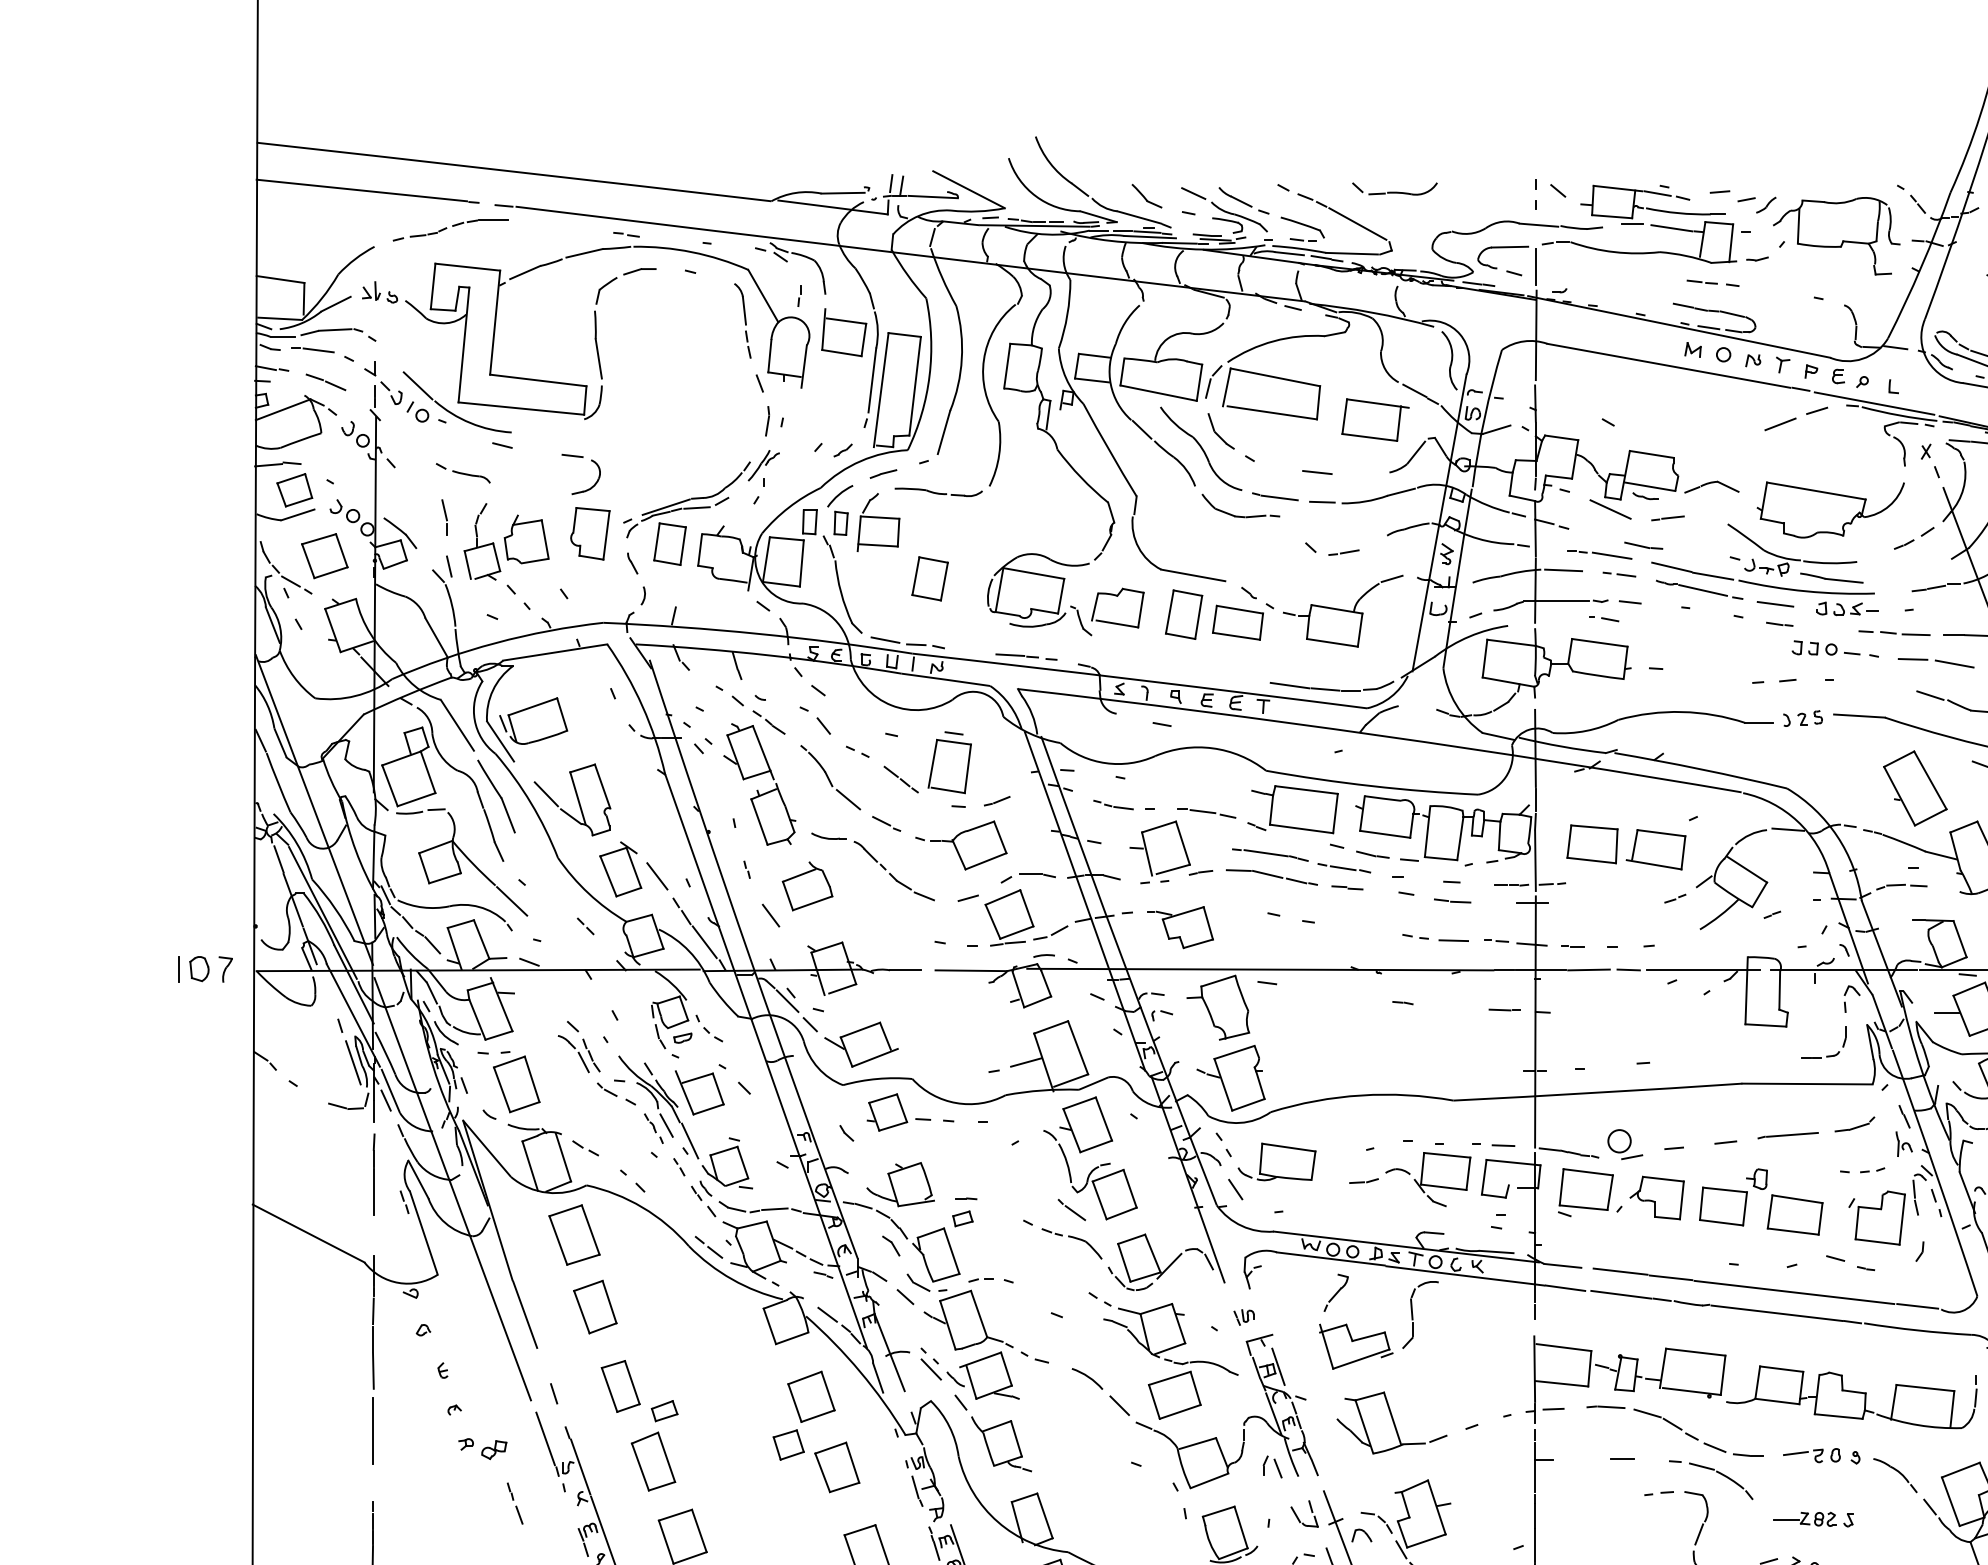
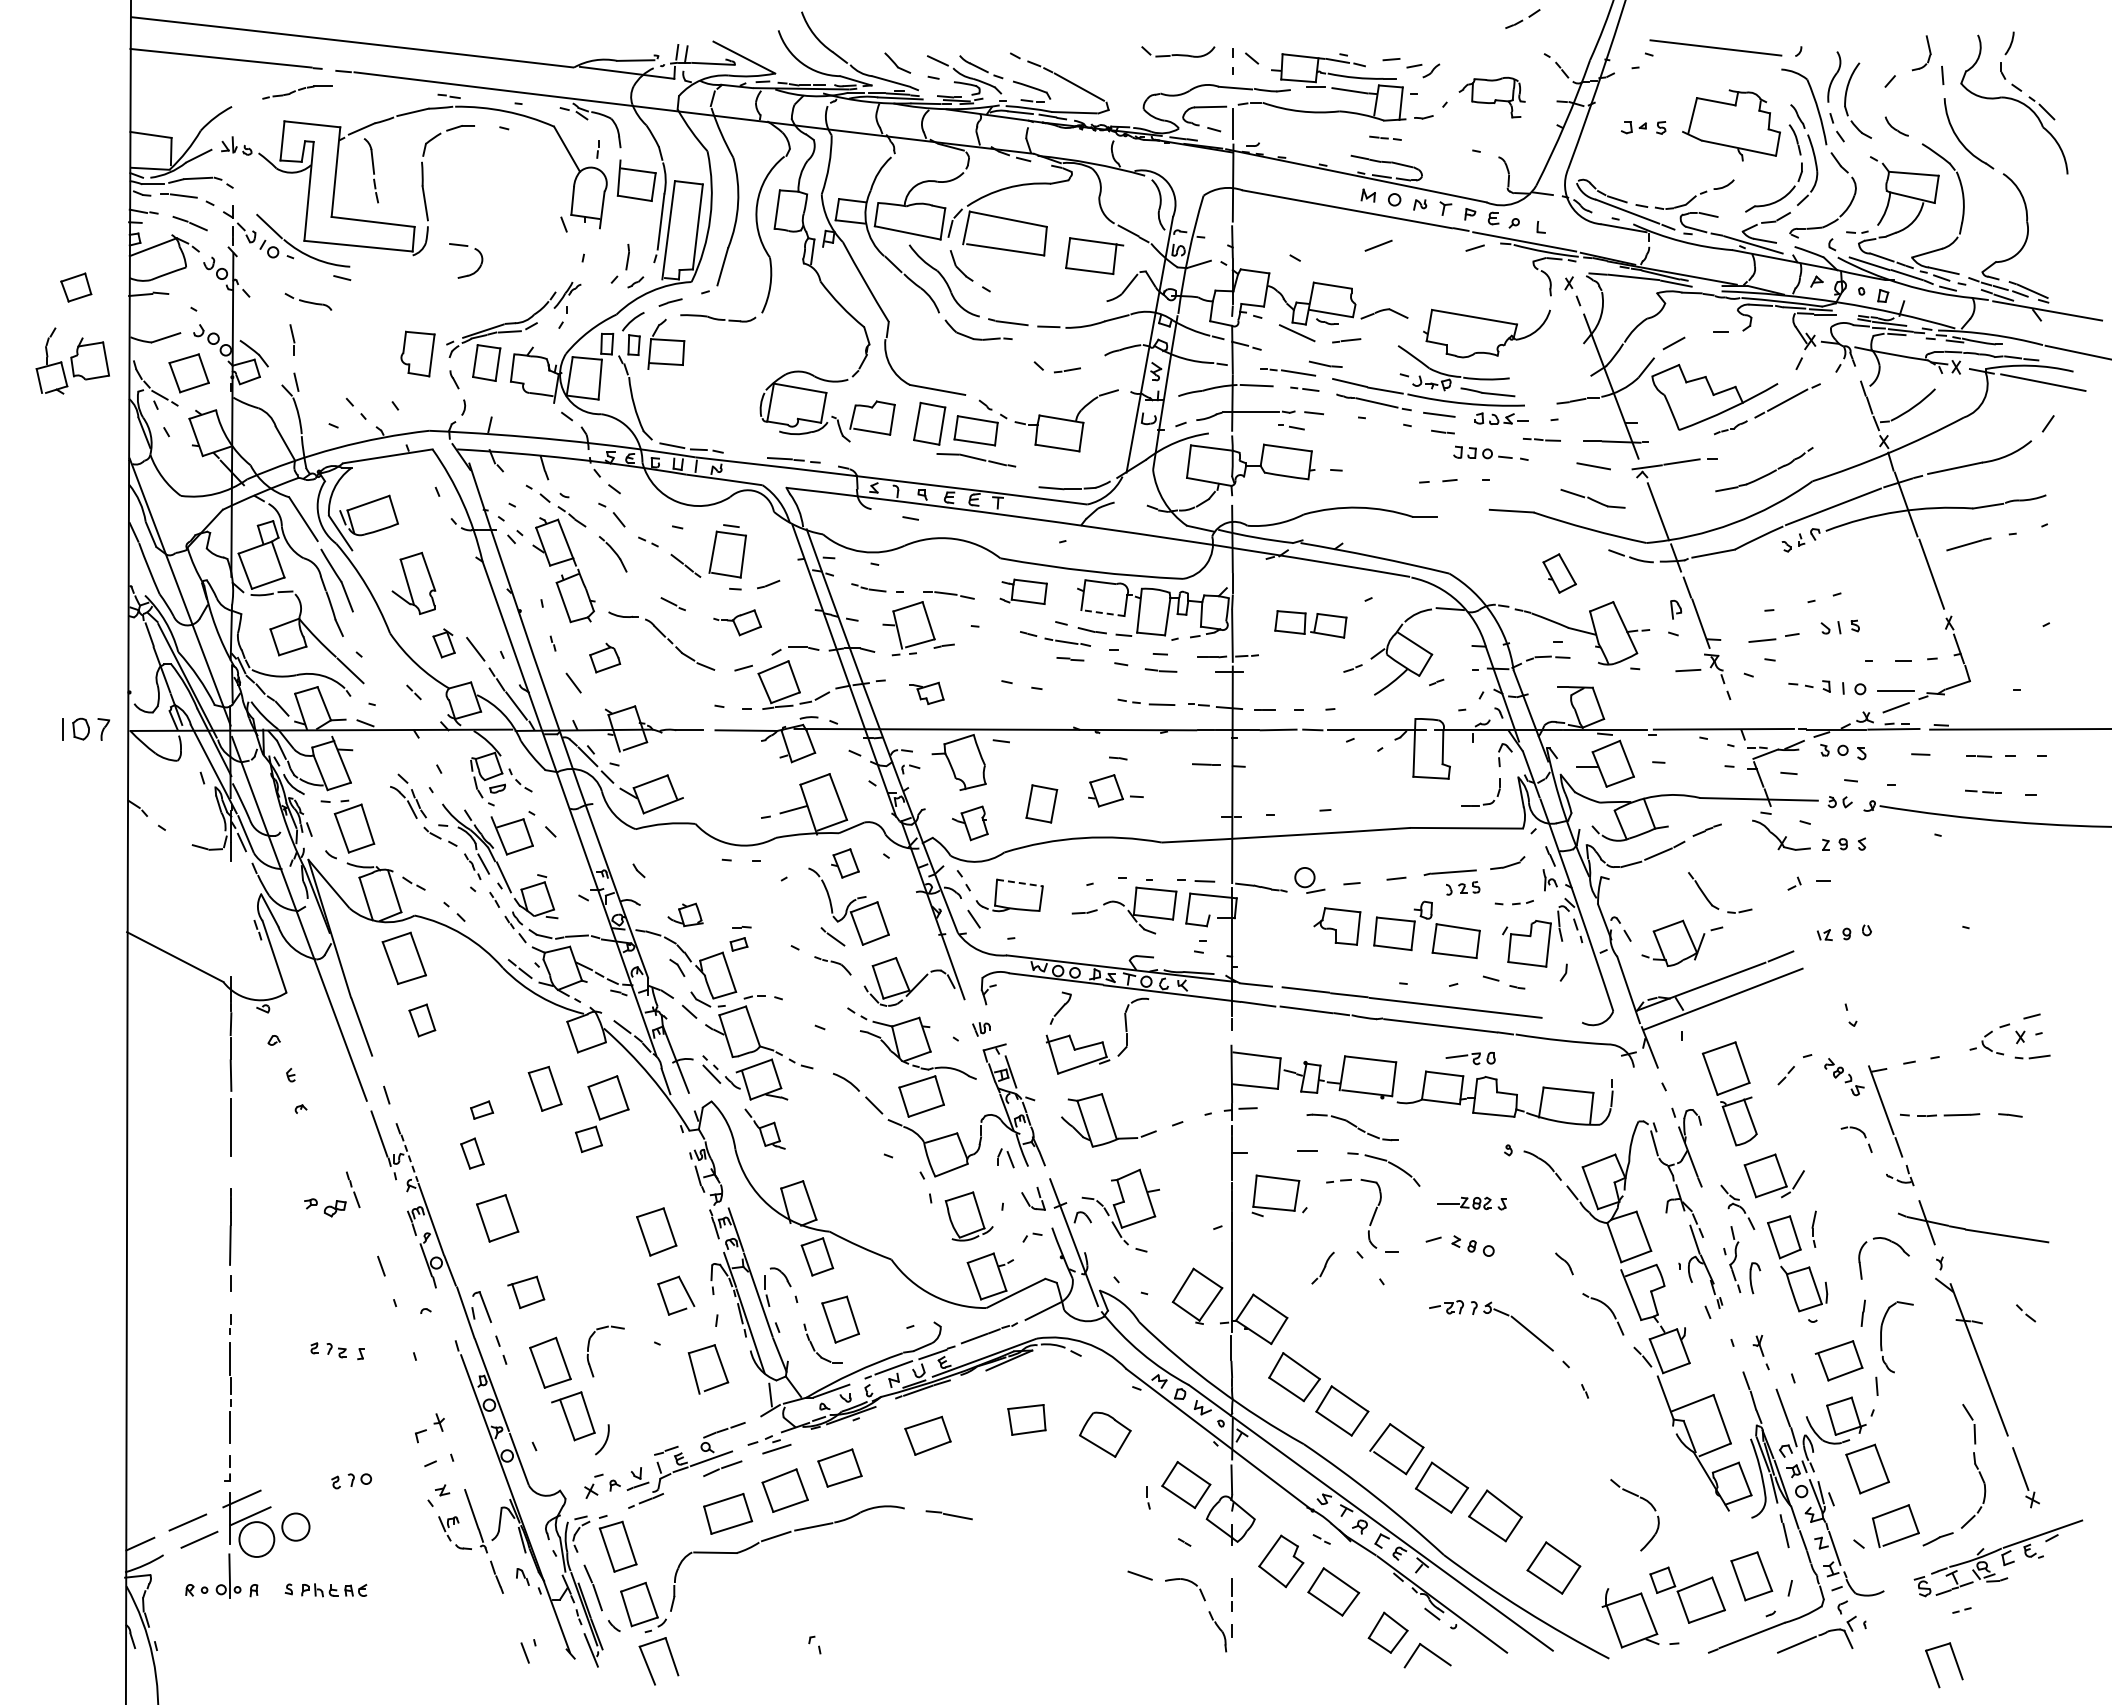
part: (1395, 188) -> (1178, 51), moved
part: (450, 230) -> (297, 92), size x0.7
part: (1837, 236) -> (1492, 97), size x0.6
part: (1713, 283) -> (1385, 138), size x0.7
part: (742, 320) -> (371, 170), moved
line: (767, 420) -> (627, 256), moved
line: (1780, 424) -> (1378, 245), moved
line: (1317, 471) -> (1044, 300), removed
part: (592, 485) -> (475, 270), moved
part: (295, 490) -> (76, 287), moved
part: (1913, 537) -> (1522, 18), moved
part: (506, 541) -> (72, 360), moved
part: (929, 578) -> (1041, 803), moved
part: (1894, 632) -> (1541, 439), size x0.6
line: (1912, 659) -> (1557, 462), removed
line: (1289, 685) -> (1020, 484), removed
part: (1803, 718) -> (1463, 888), moved
part: (1914, 788) -> (1559, 573), size x0.6
line: (546, 794) -> (380, 578), removed
line: (848, 798) -> (640, 582), removed
part: (1292, 809) -> (1023, 591), size x0.6
line: (1384, 834) -> (1102, 613), solid -> dashed
part: (961, 845) -> (737, 622), size x0.6
part: (1626, 847) -> (1310, 624), size x0.7
line: (1265, 853) -> (999, 629), removed
part: (619, 869) -> (443, 643), size x0.6
part: (1272, 877) -> (976, 460), moved
part: (806, 885) -> (604, 657), size x0.7
part: (1180, 927) -> (926, 693), size x0.6
line: (353, 1062) -> (213, 809), removed
part: (1231, 1078) -> (970, 823), size x0.6
part: (898, 1112) -> (1115, 790), moved
part: (1086, 1124) -> (845, 863), size x0.6
line: (1289, 1148) -> (1020, 883), solid -> dashed
line: (373, 1173) -> (231, 905), removed
part: (900, 1184) -> (685, 914), size x0.6
part: (1590, 1192) -> (1279, 1195), moved
part: (1071, 1243) -> (832, 965), size x0.7
line: (1917, 1305) -> (1561, 1019), removed
part: (595, 1307) -> (422, 1020), size x0.7
part: (619, 1386) -> (544, 1088), moved
part: (1674, 1431) -> (1352, 1127), size x0.6
part: (992, 1432) -> (764, 1128), size x0.6
part: (483, 1448) -> (325, 1207), moved
part: (1811, 1455) -> (1470, 1058), moved
part: (653, 1461) -> (472, 1153), size x0.6
line: (580, 1467) -> (409, 1158), solid -> dashed
part: (836, 1467) -> (630, 1158), removed

